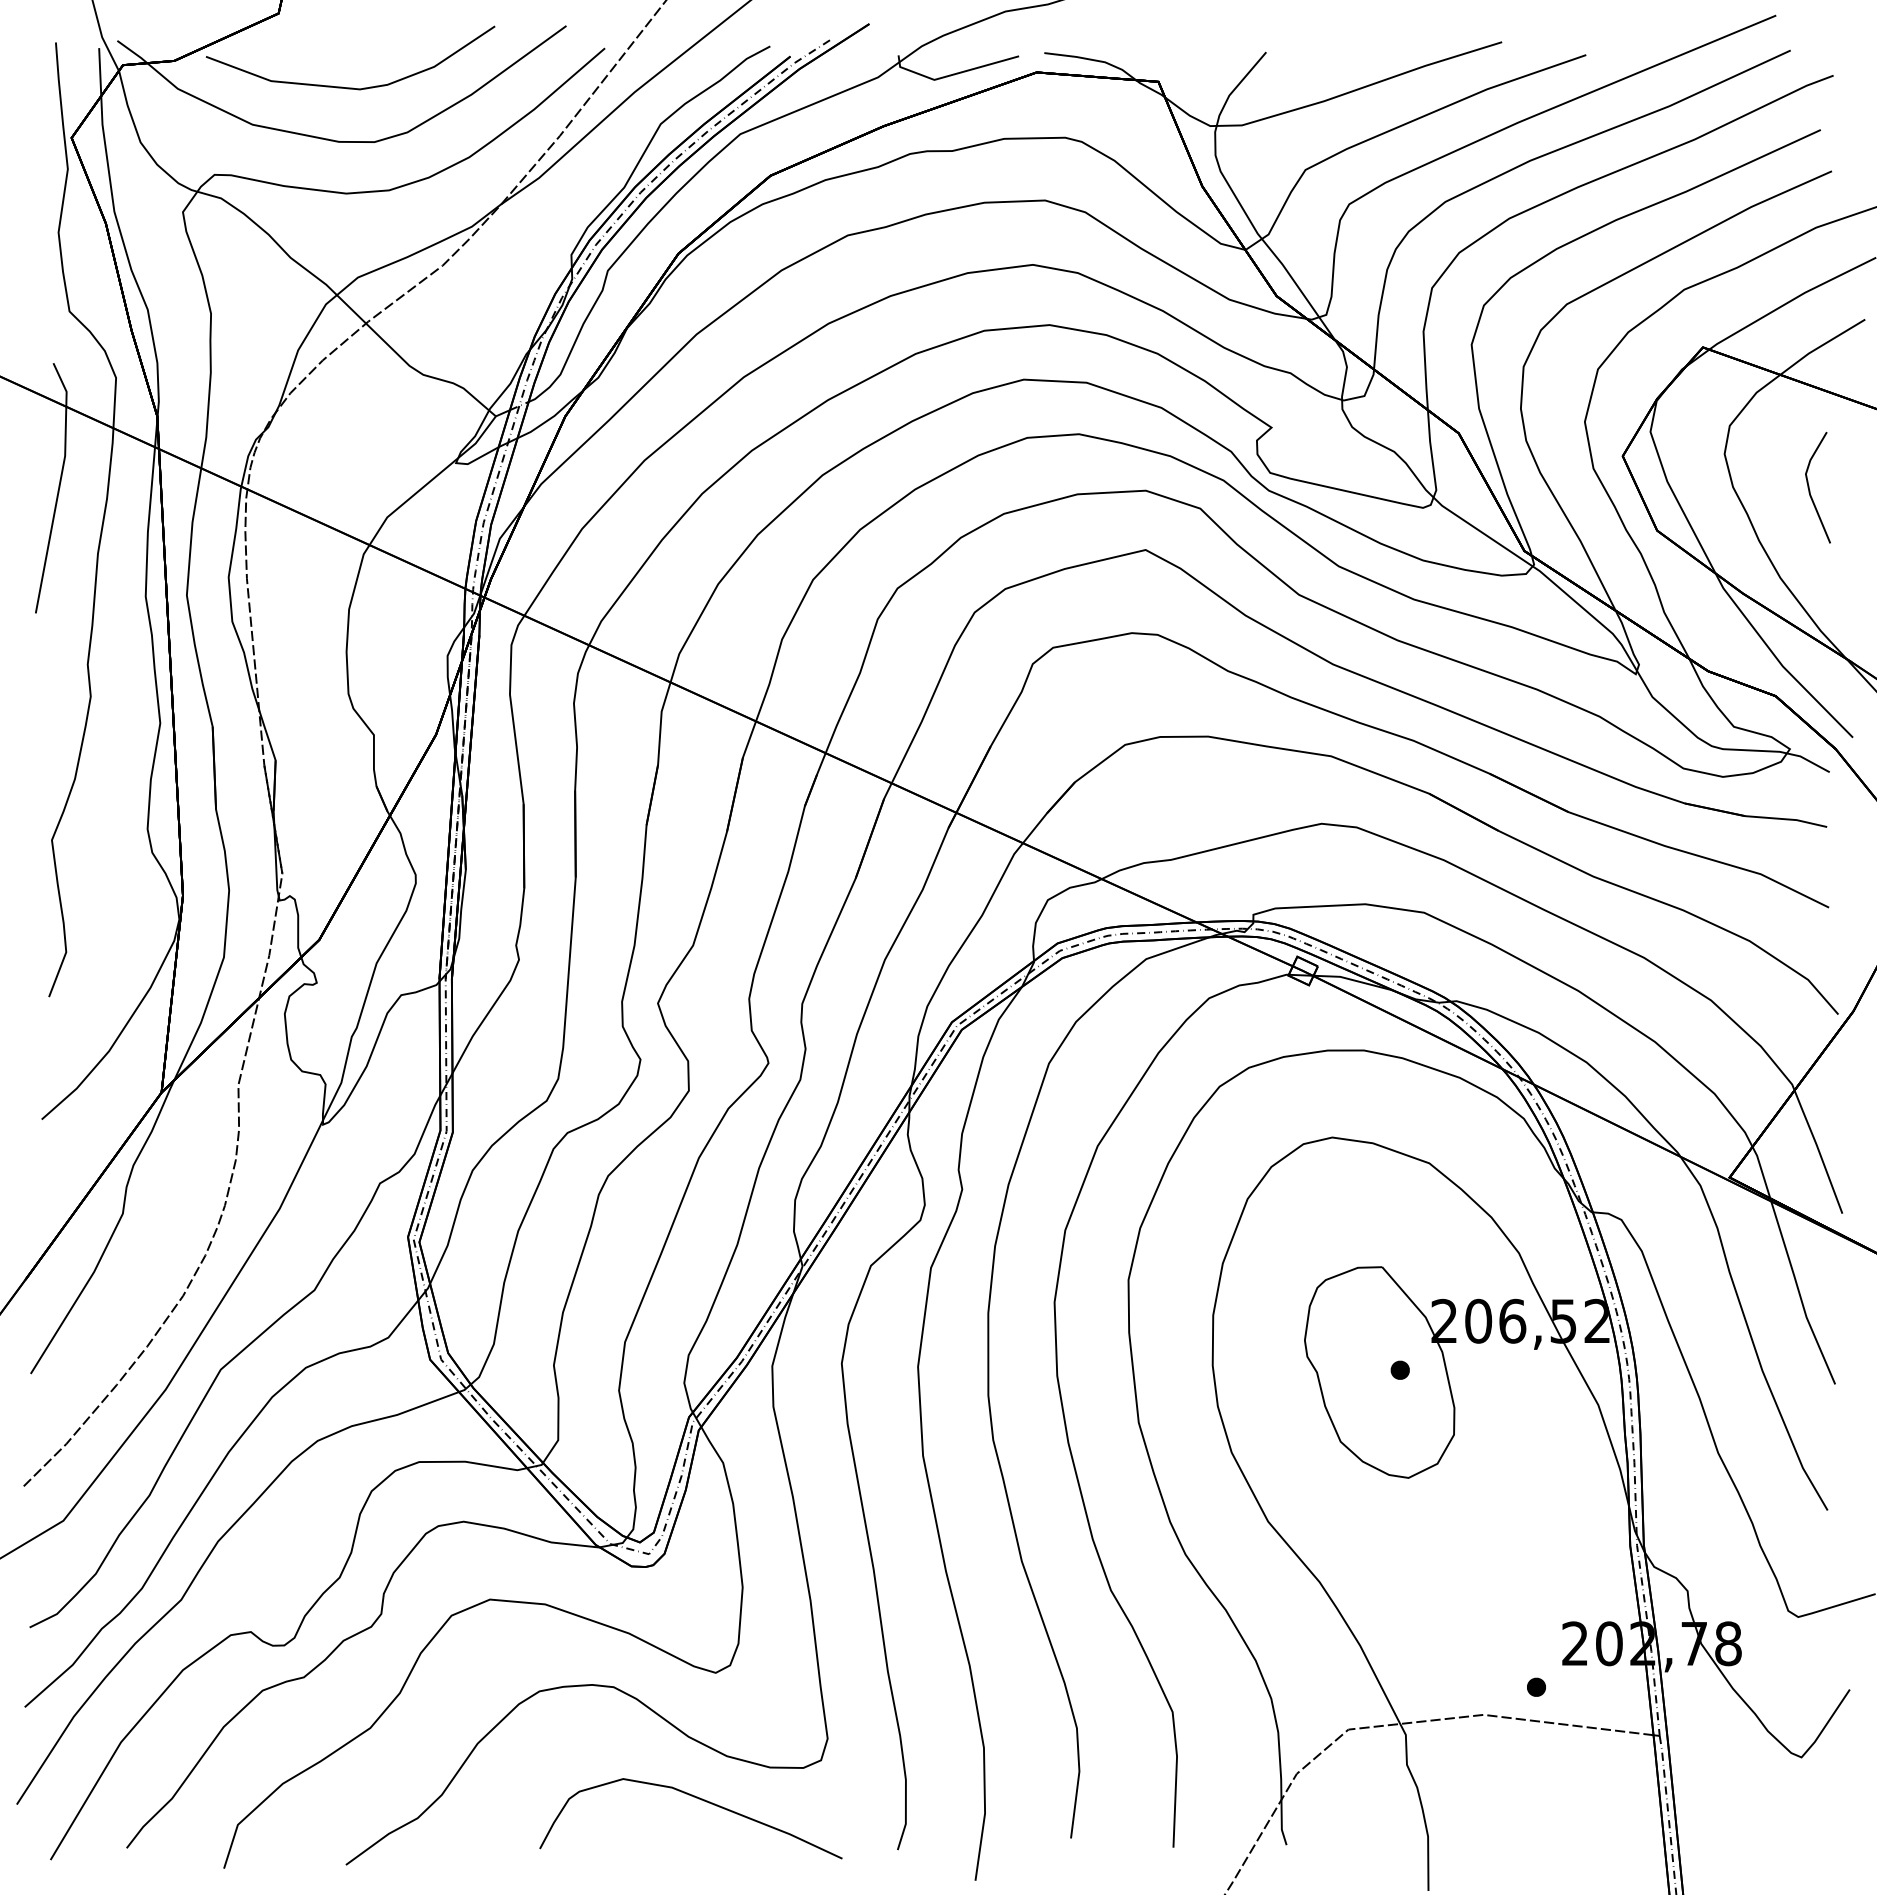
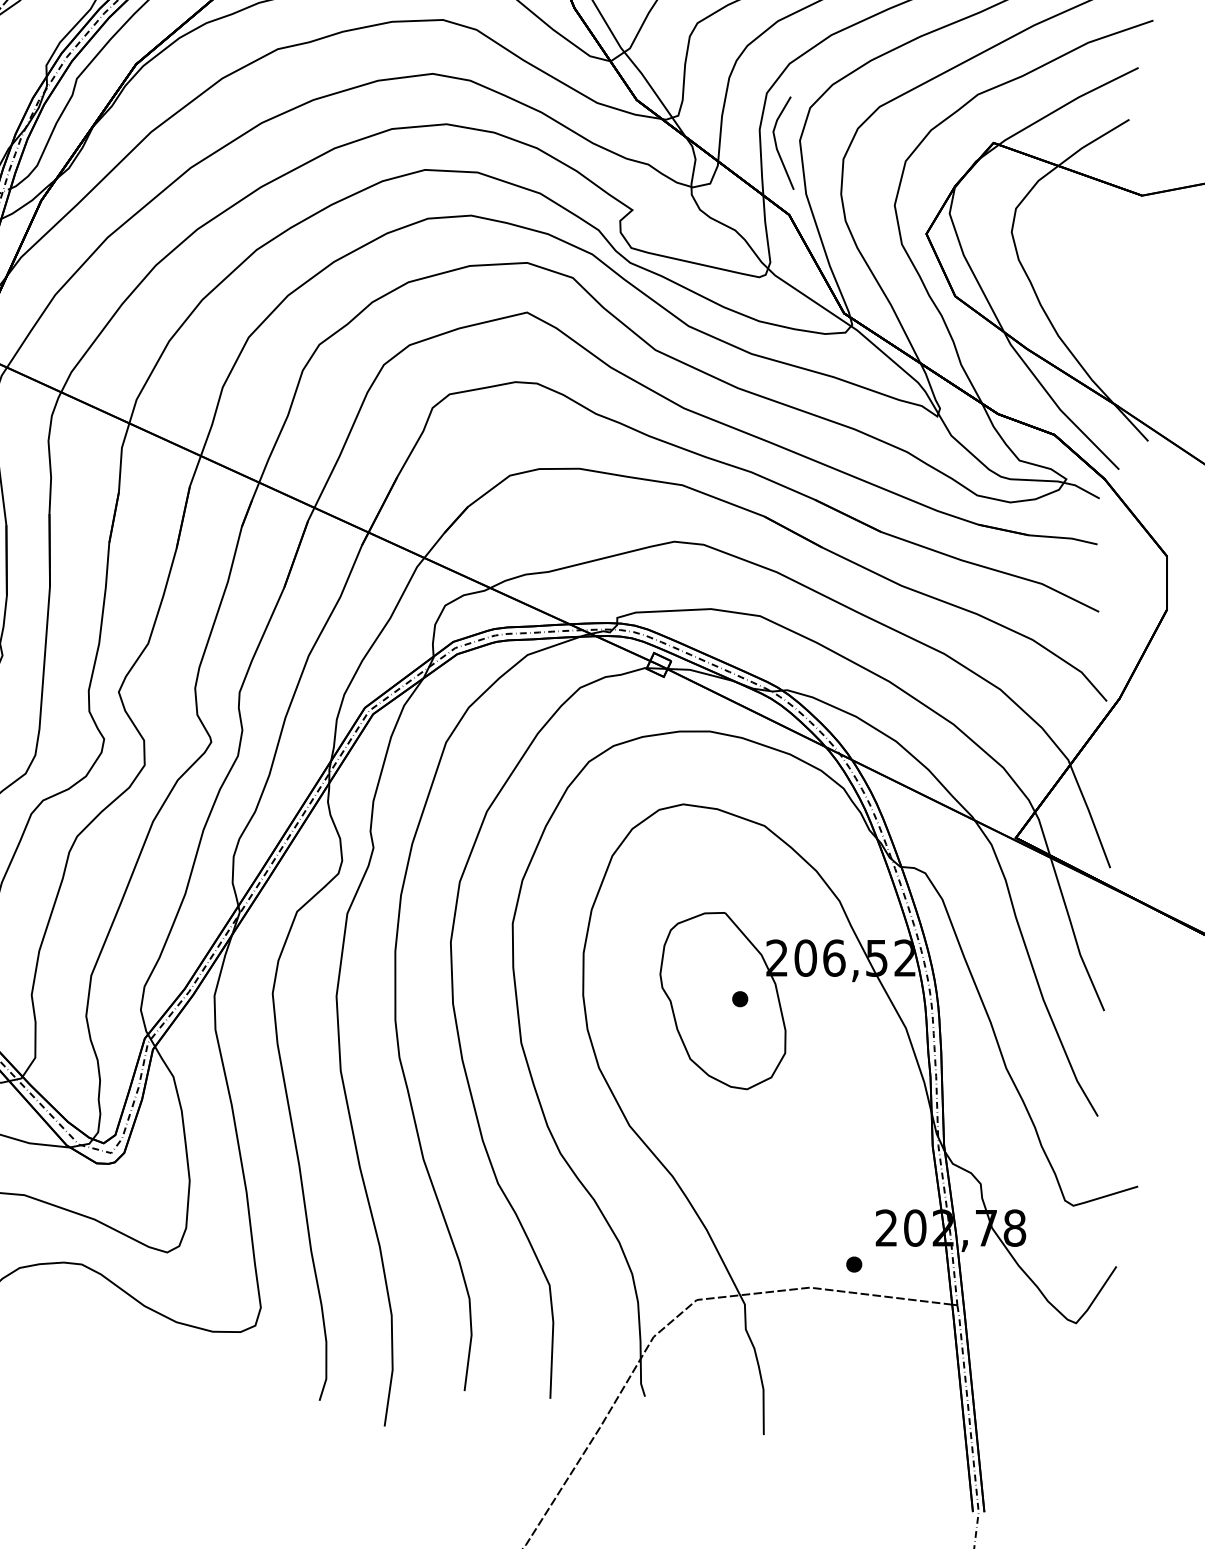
line: (1810, 490) -> (777, 145), moved
curve: (698, 1799) -> (152, 1358), removed

